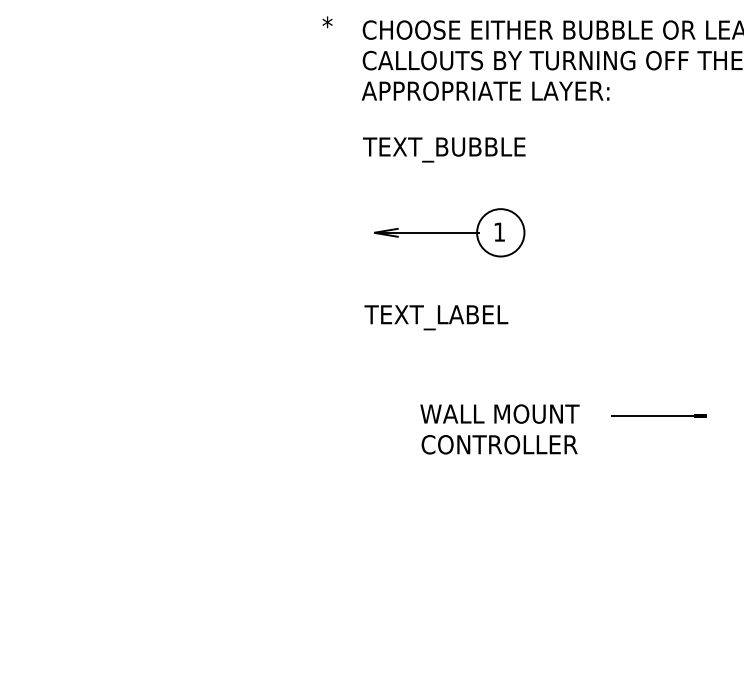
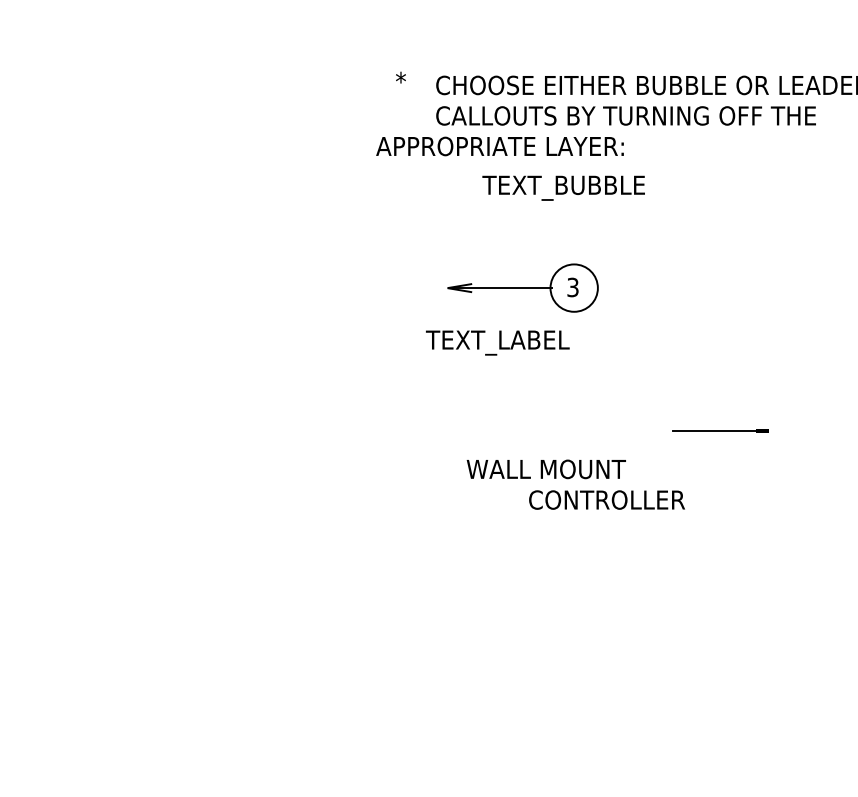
text: (485, 91) -> (499, 146), moved
text: (444, 149) -> (563, 187), moved
text: (499, 232) -> (572, 287), 1 -> 3
text: (436, 317) -> (497, 342), moved
text: (499, 414) -> (545, 469), moved
part: (659, 415) -> (720, 430), moved
text: (499, 444) -> (606, 499), moved

